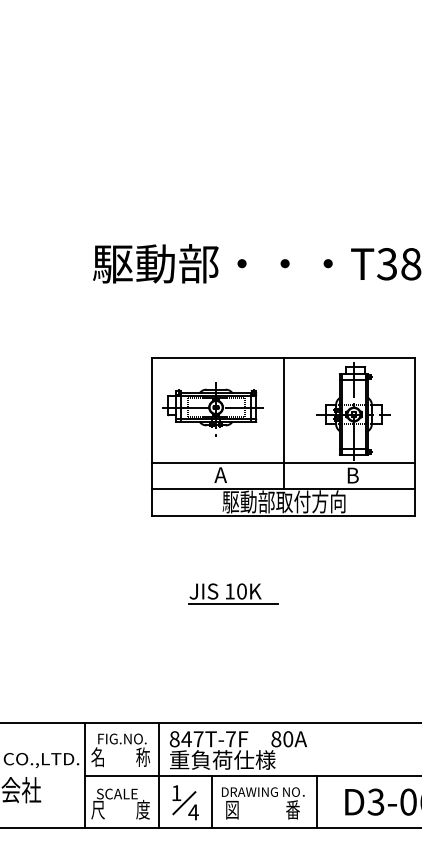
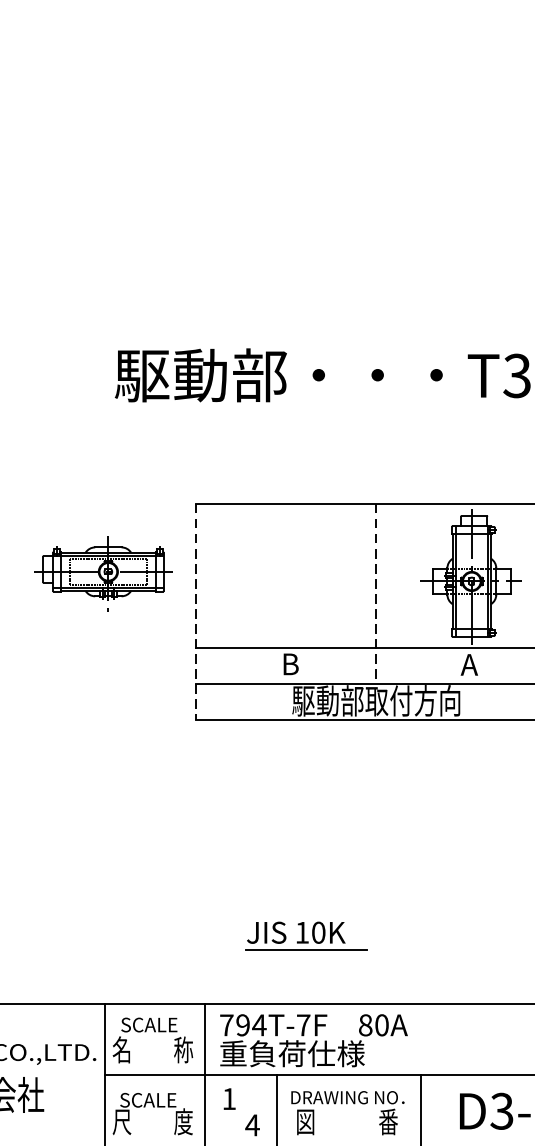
part: (212, 409) -> (103, 574), moved
line: (283, 423) -> (375, 593), solid -> dashed
line: (152, 436) -> (196, 611), solid -> dashed
text: (220, 474) -> (289, 663), A -> B
text: (352, 475) -> (469, 664), B -> A
part: (233, 593) -> (307, 935), moved
text: (121, 738) -> (154, 1024), FIG.NO. -> SCALE
text: (186, 739) -> (242, 1025), 847T-7F -> 794T-7F
line: (184, 803) -> (240, 1113), removed

